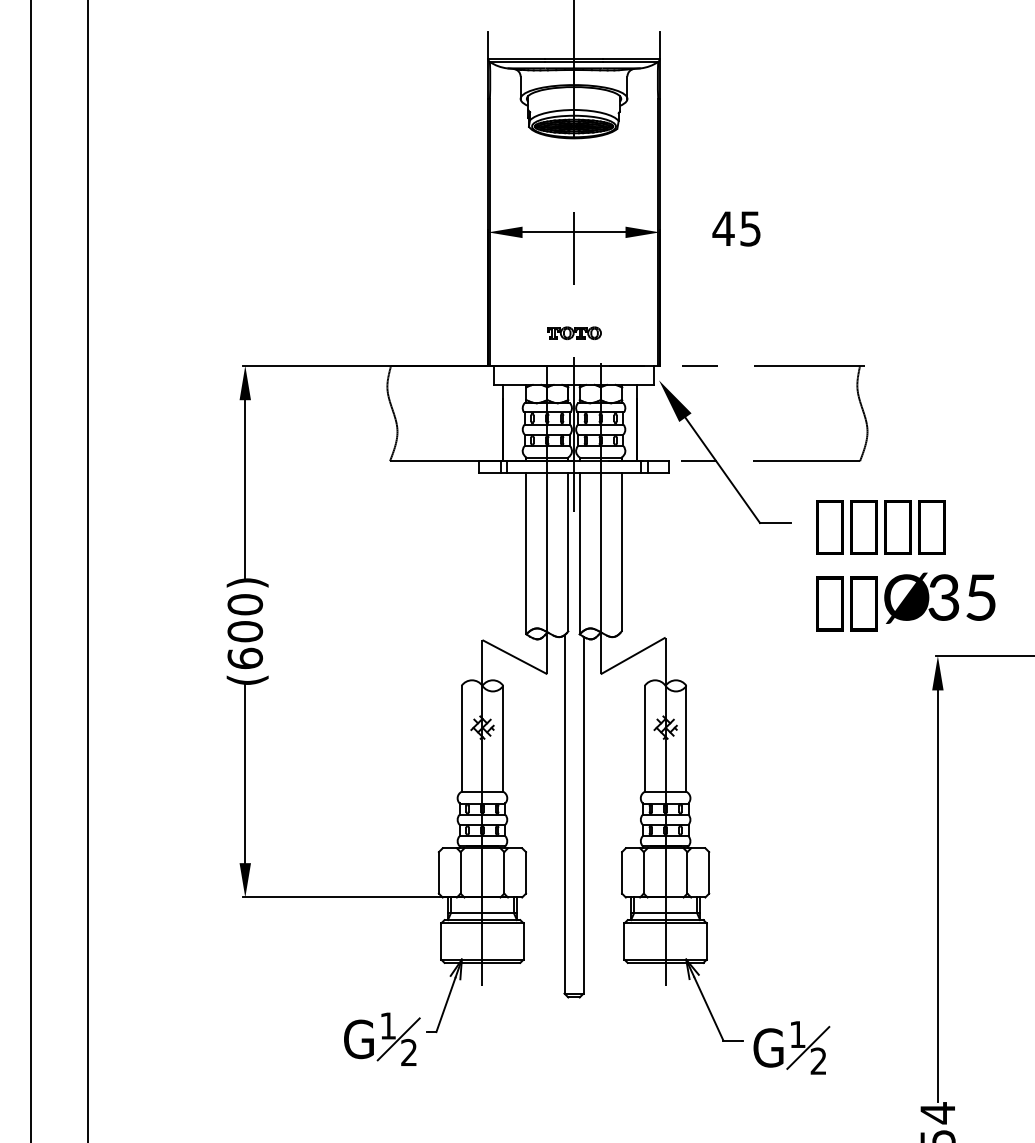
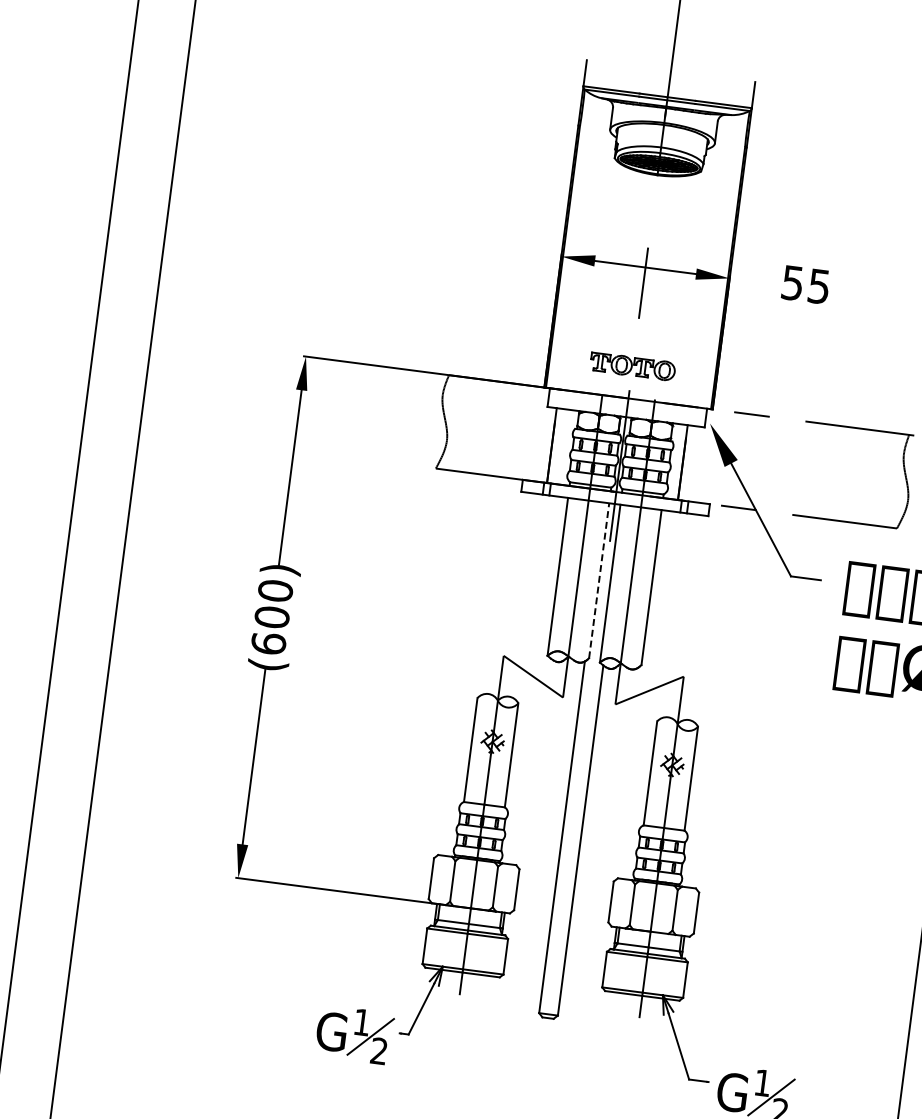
text: (723, 228) -> (792, 282), 45 -> 55
part: (574, 332) -> (633, 365), size x1.6
line: (568, 551) -> (599, 579), solid -> dashed

